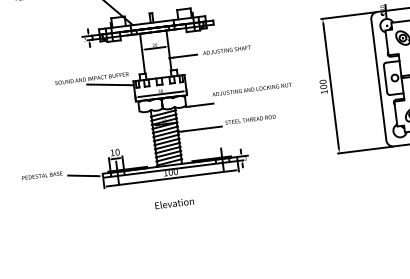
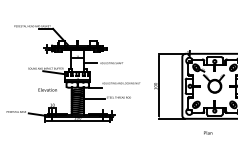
text: (173, 202) -> (47, 89), moved

